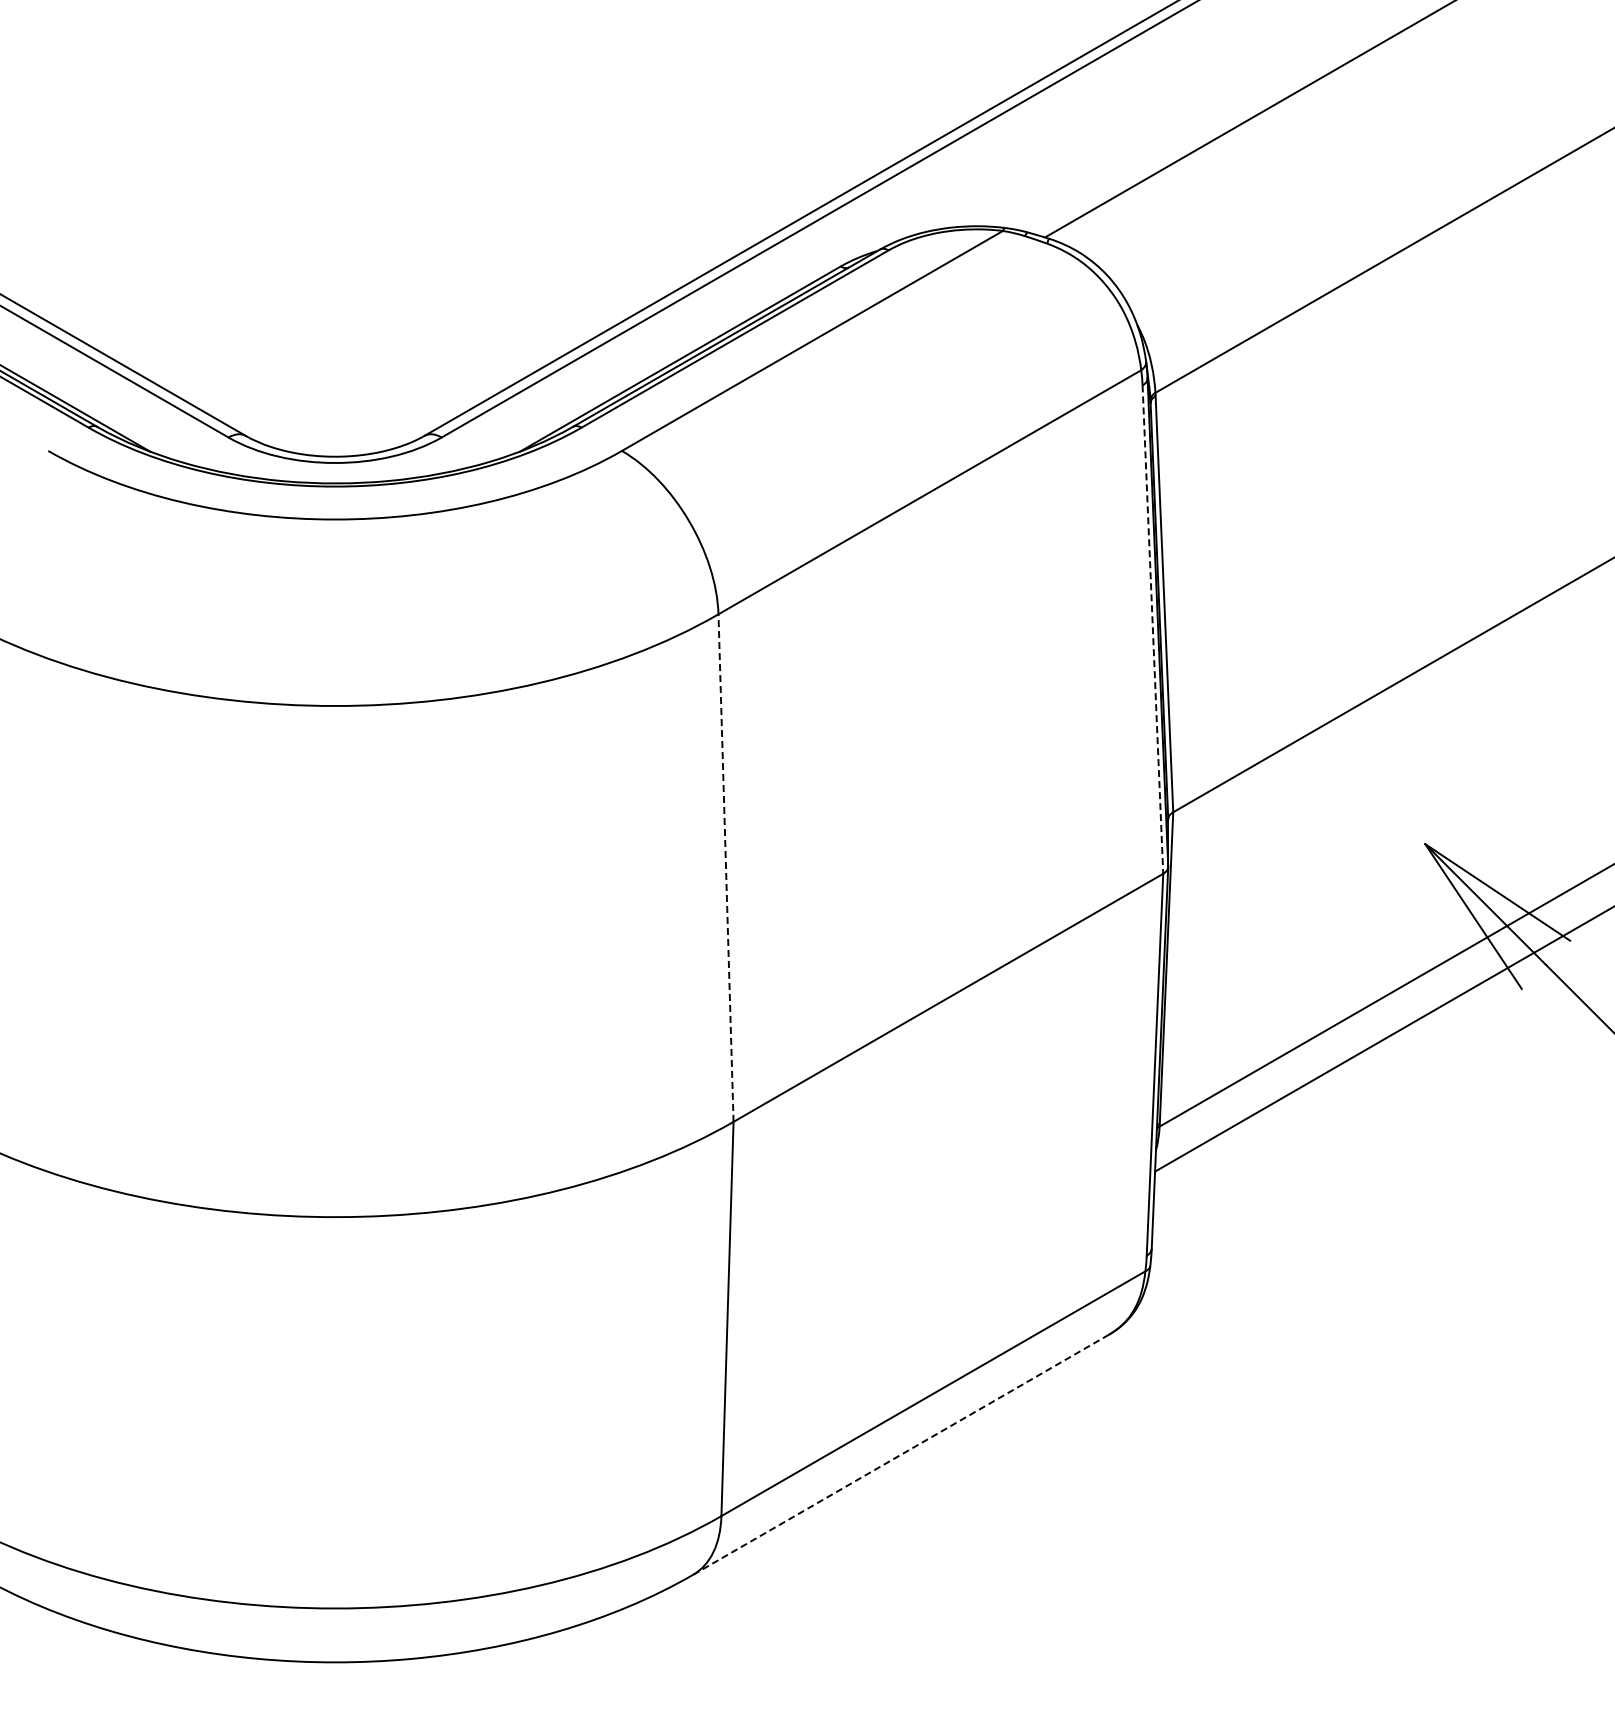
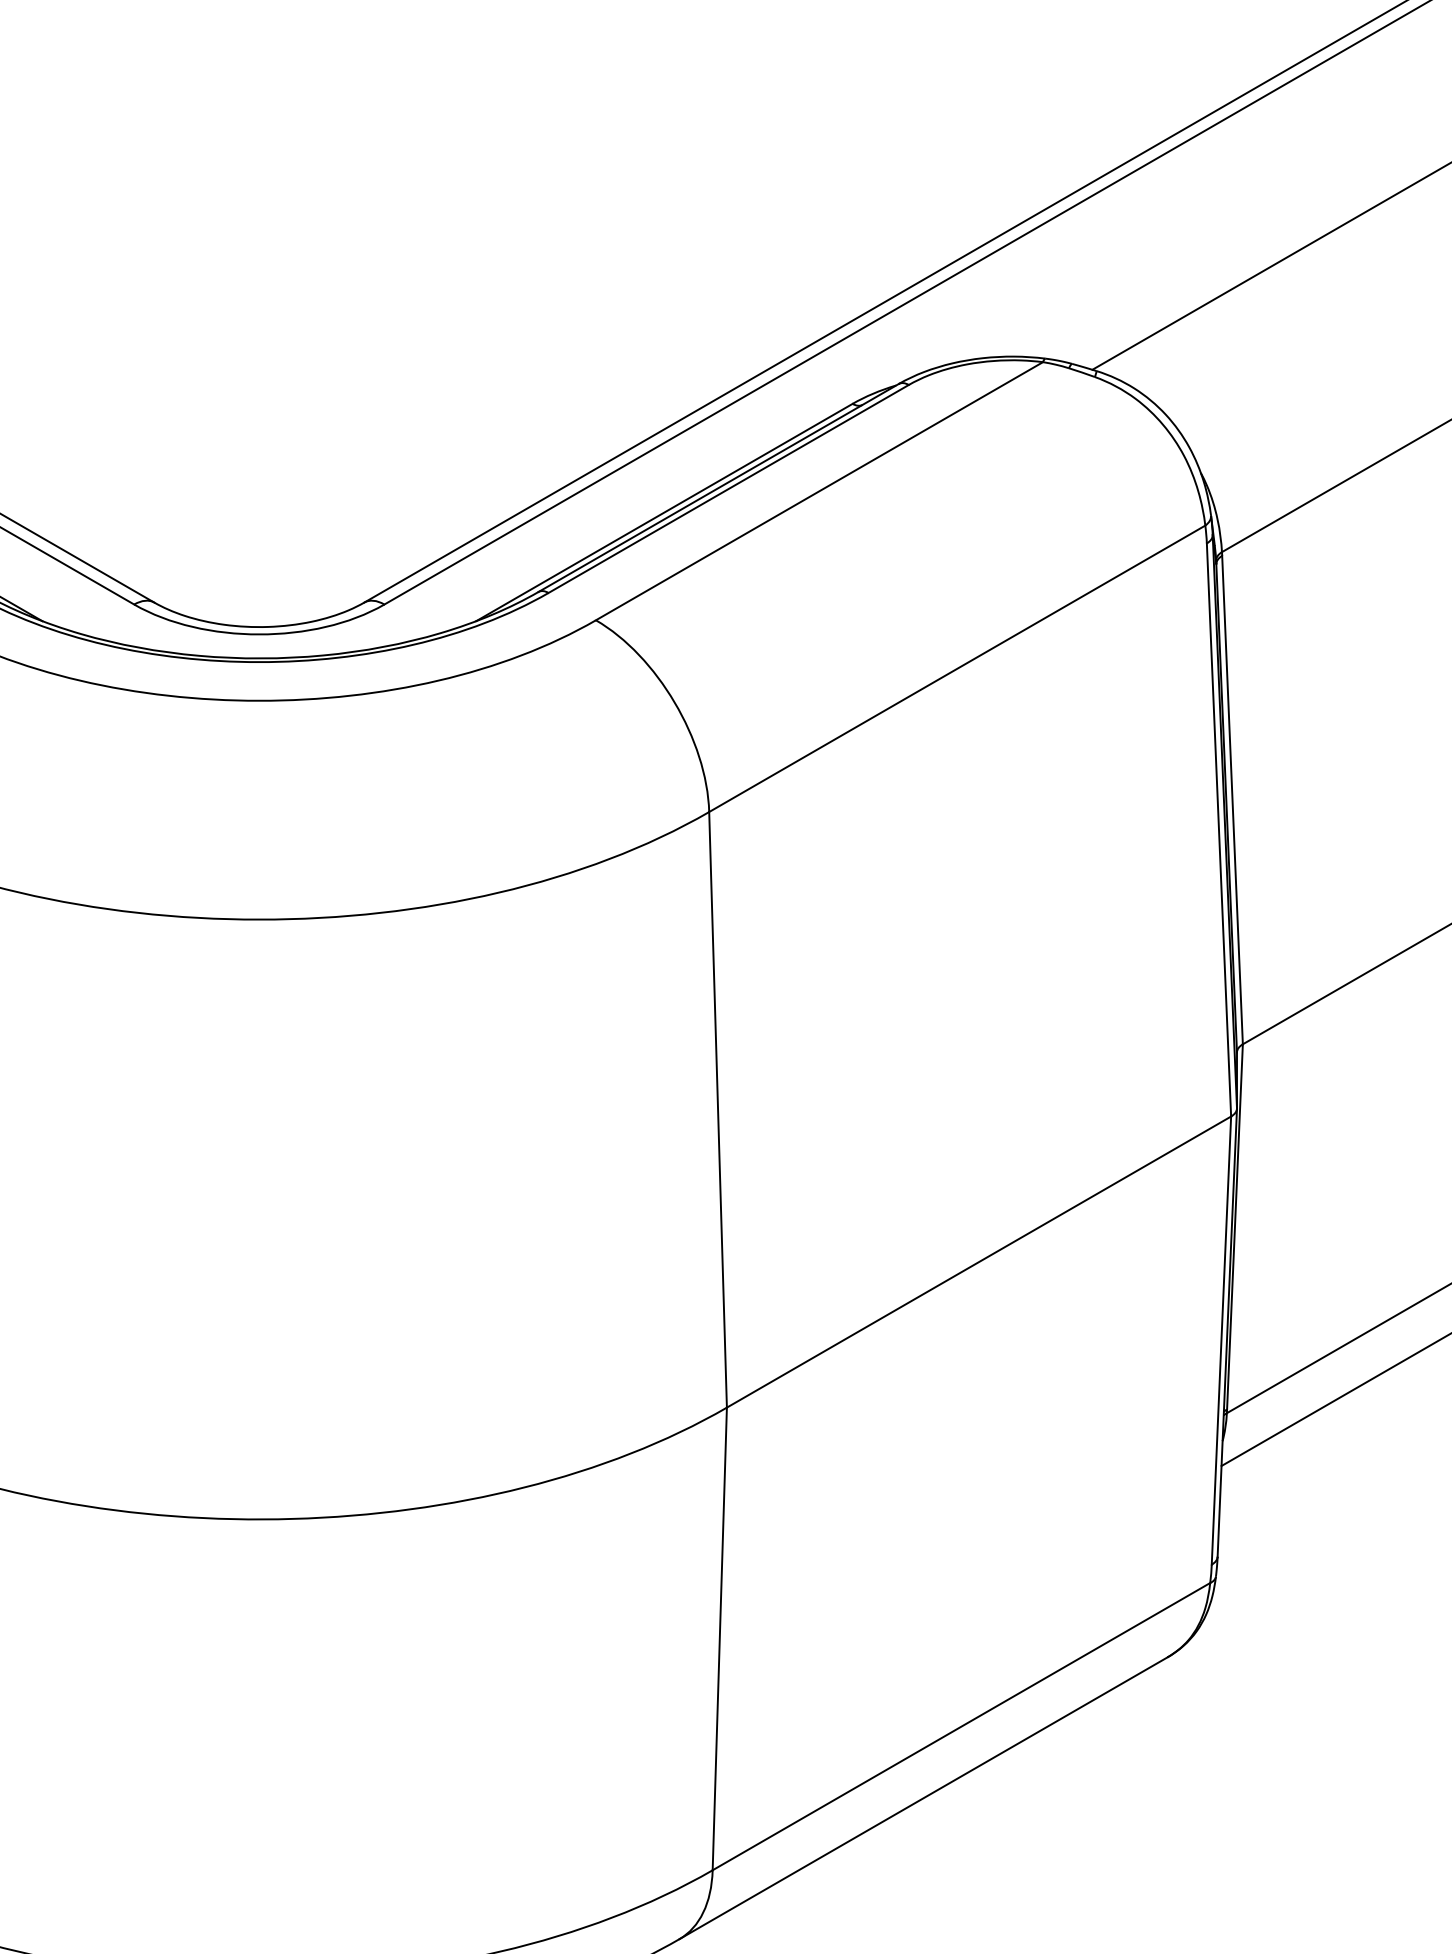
line: (1152, 630) -> (1218, 831), dashed -> solid
line: (726, 868) -> (718, 1110), dashed -> solid
line: (900, 1455) -> (922, 1799), dashed -> solid

